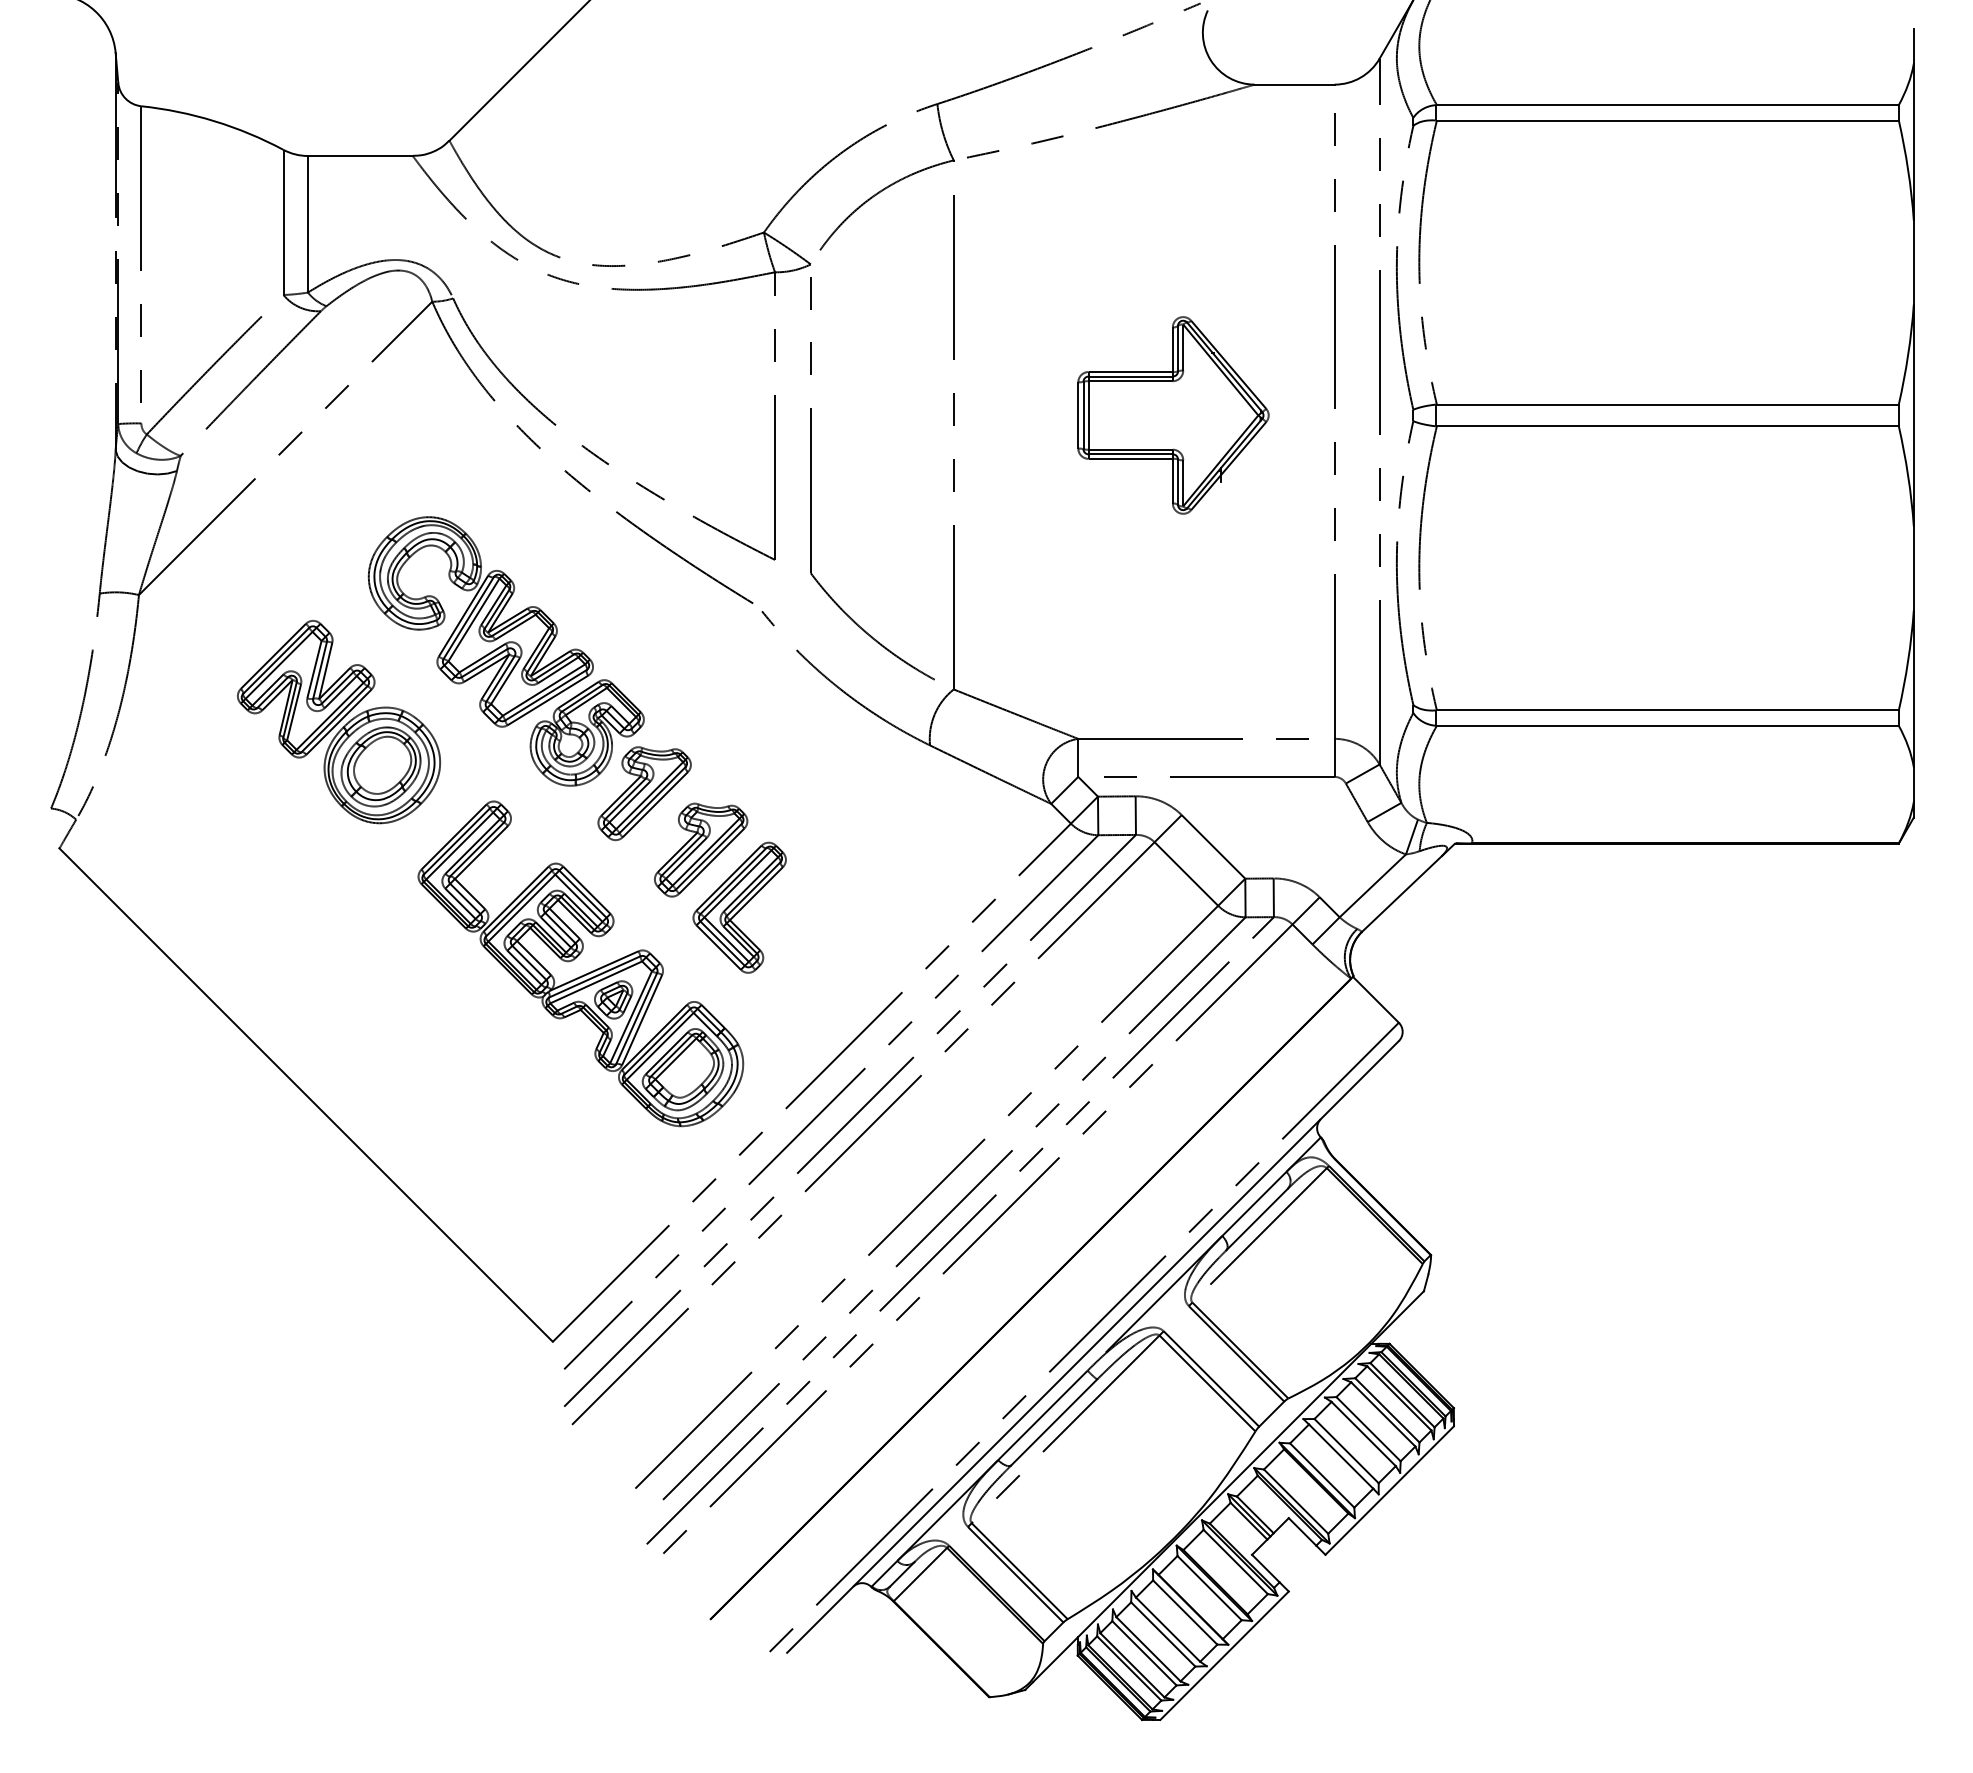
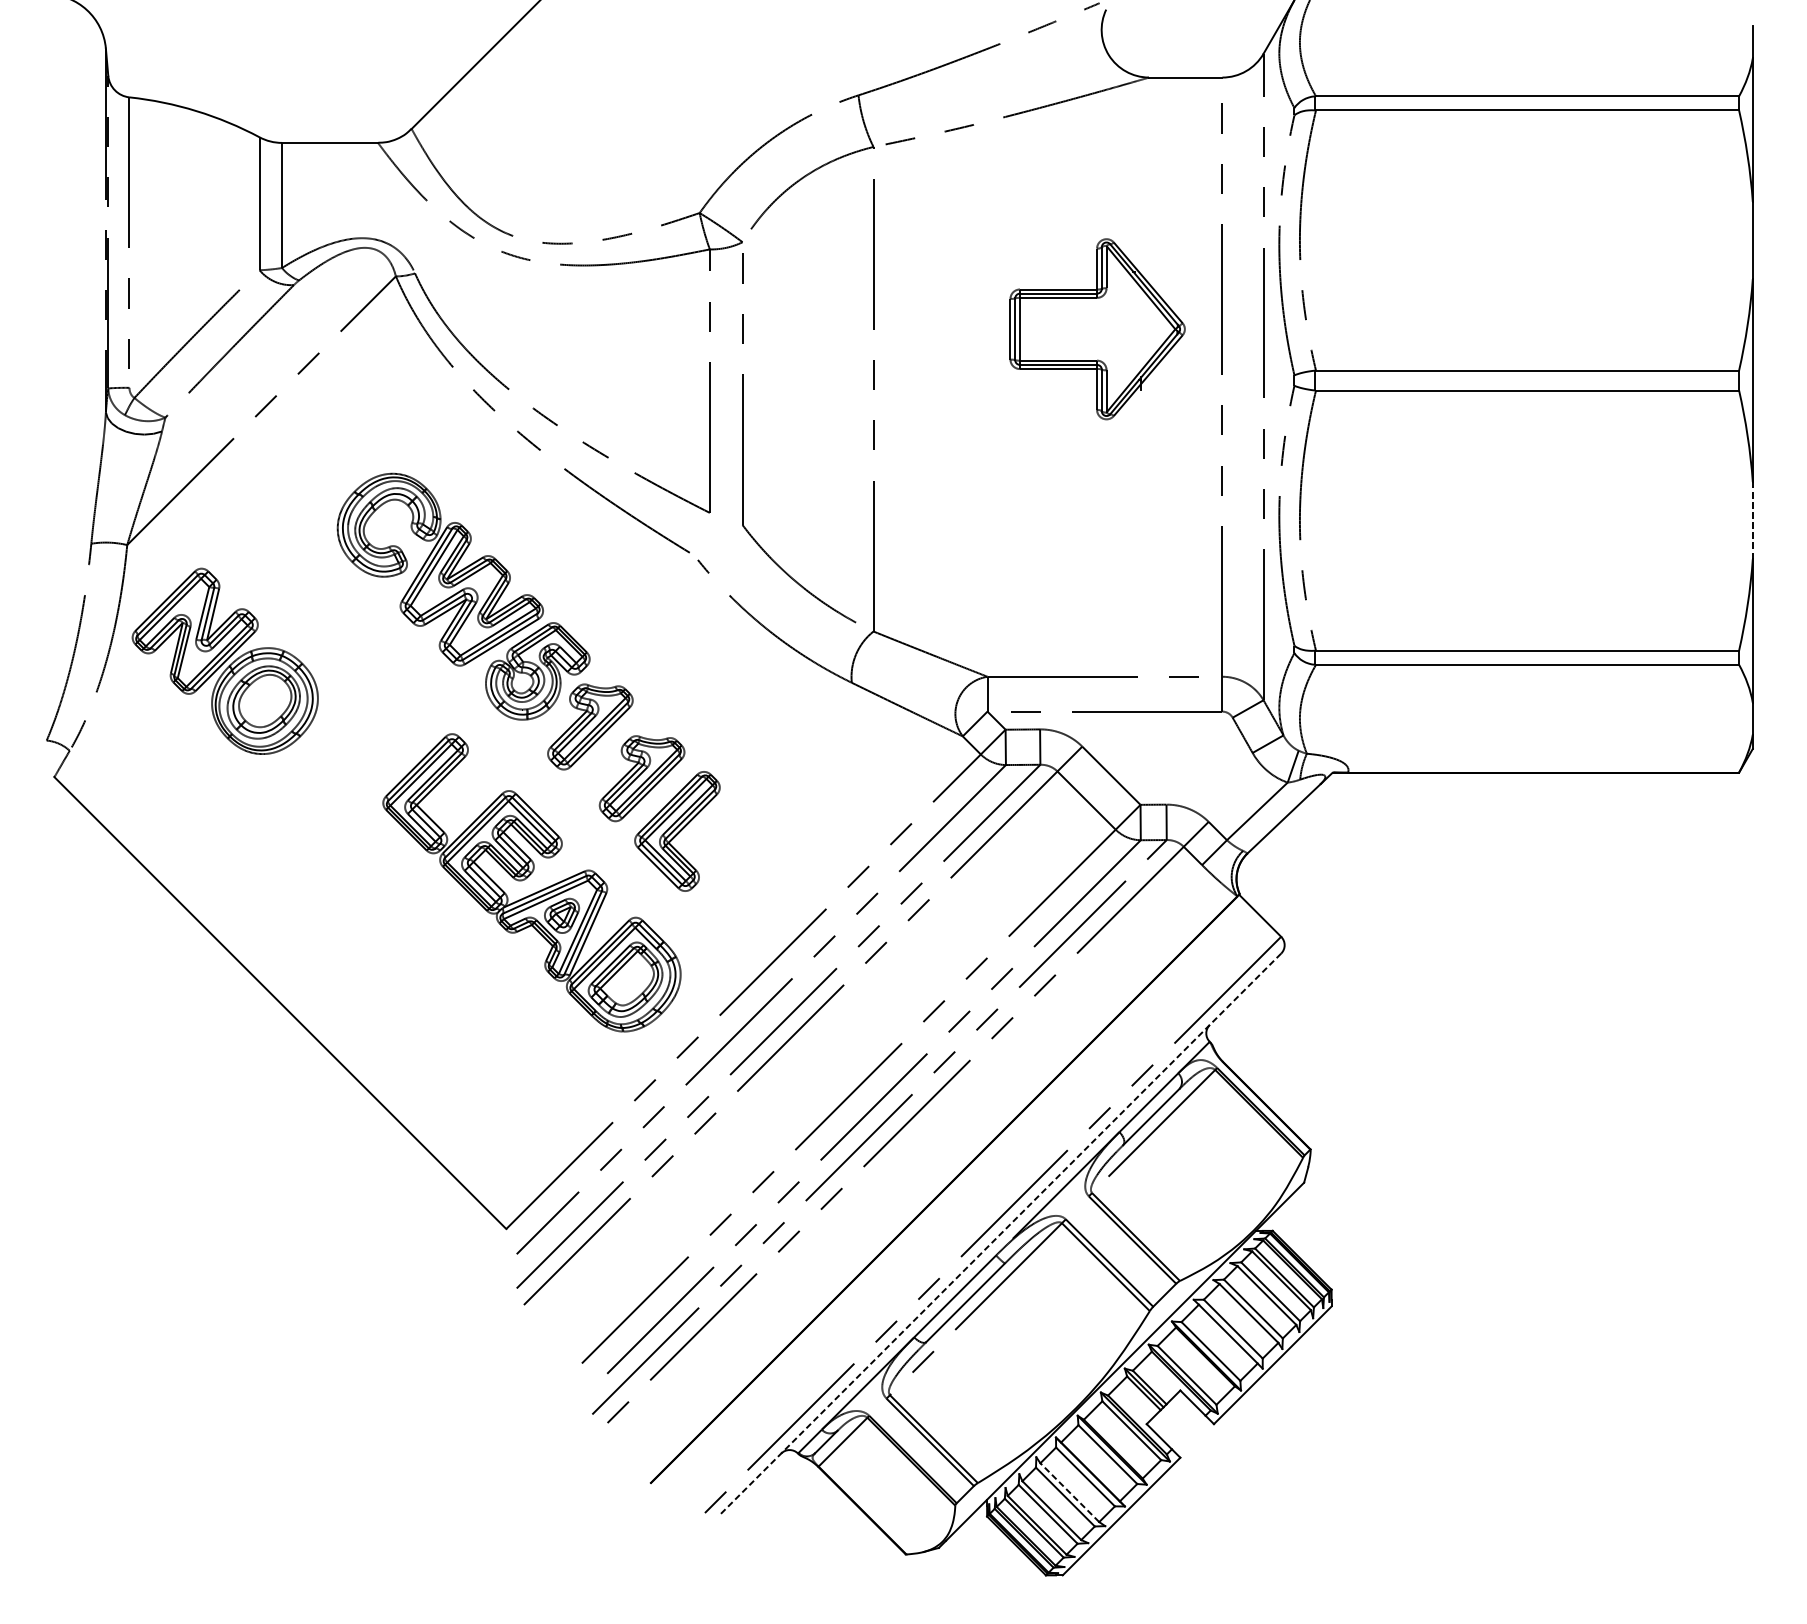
part: (1173, 415) -> (1097, 329), moved
line: (1913, 568) -> (1752, 520), solid -> dashed
part: (338, 722) -> (224, 661), moved
line: (1092, 1346) -> (1000, 1233), solid -> dashed
line: (1167, 1629) -> (1069, 1492), solid -> dashed

